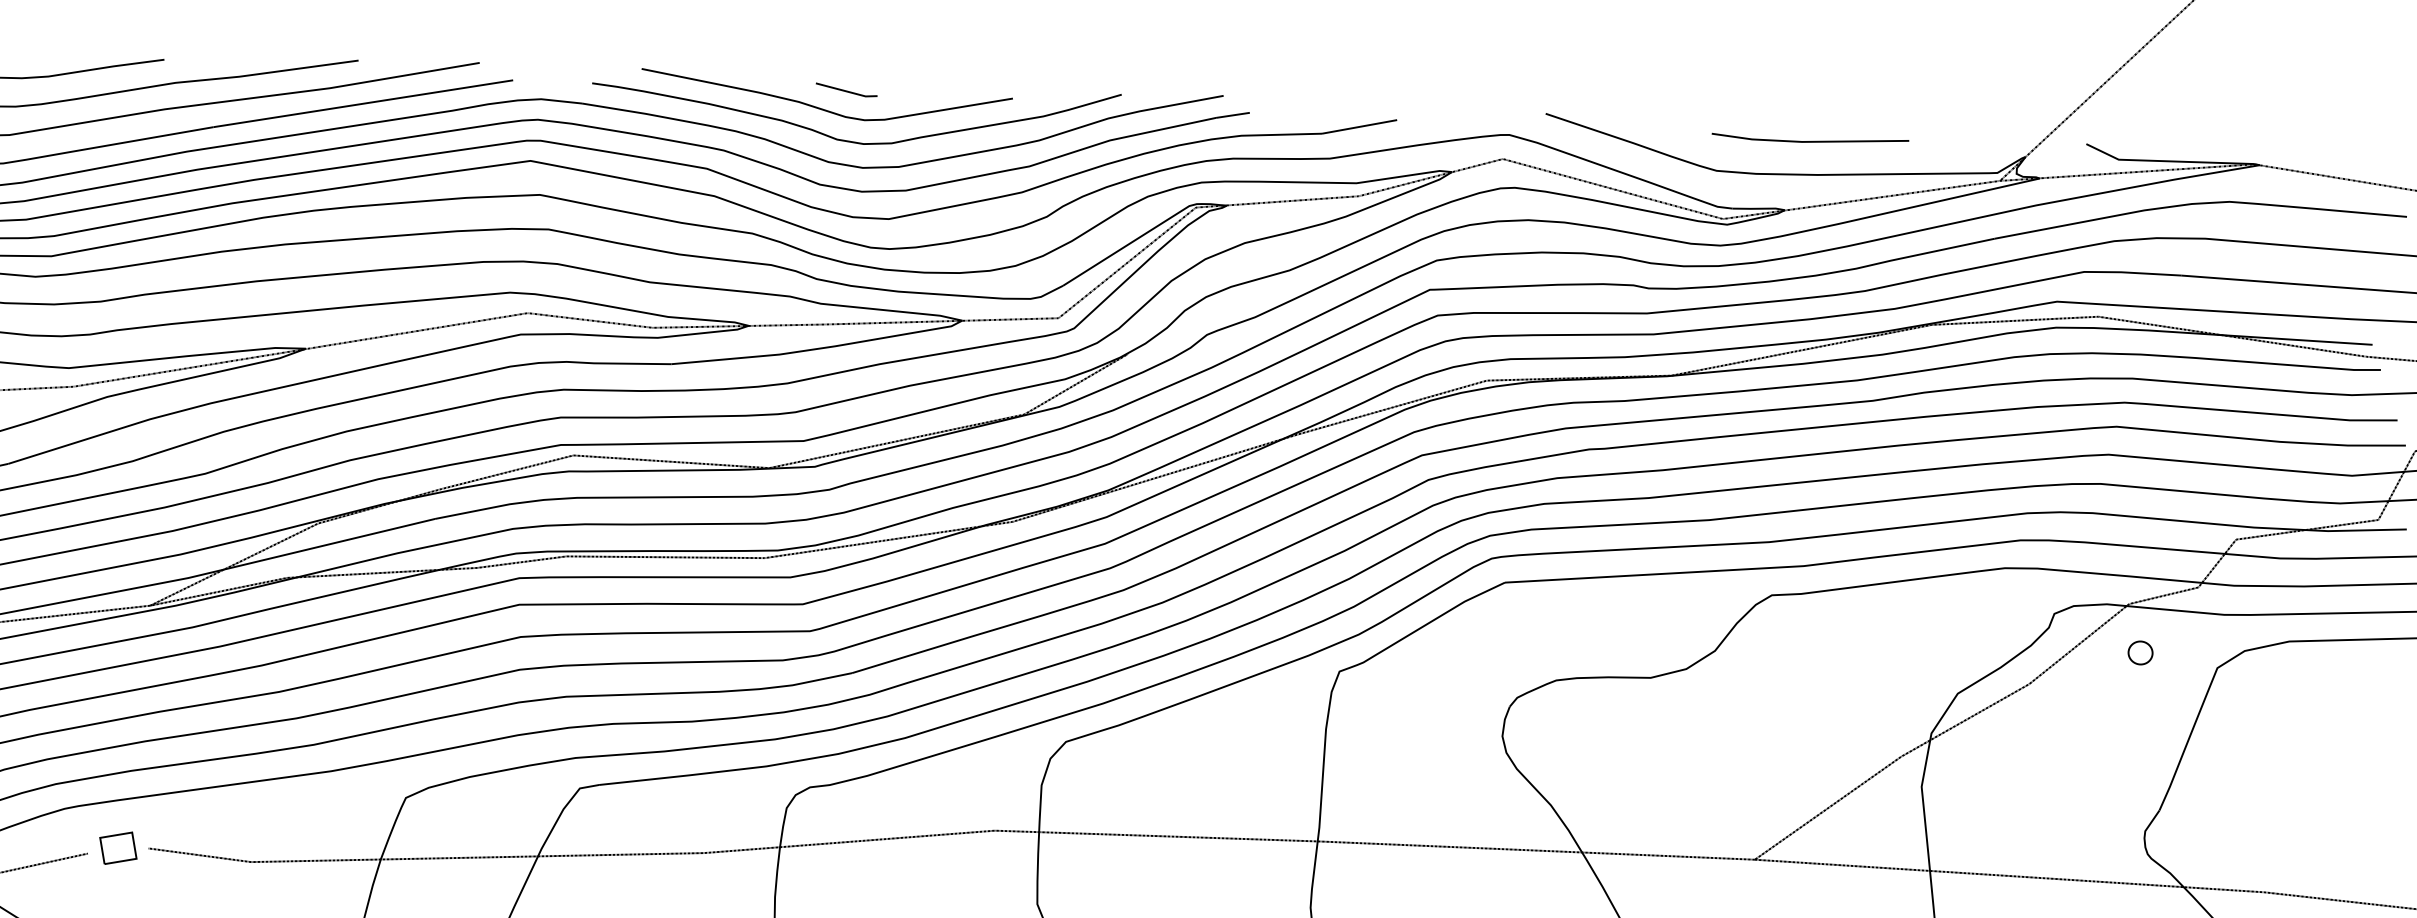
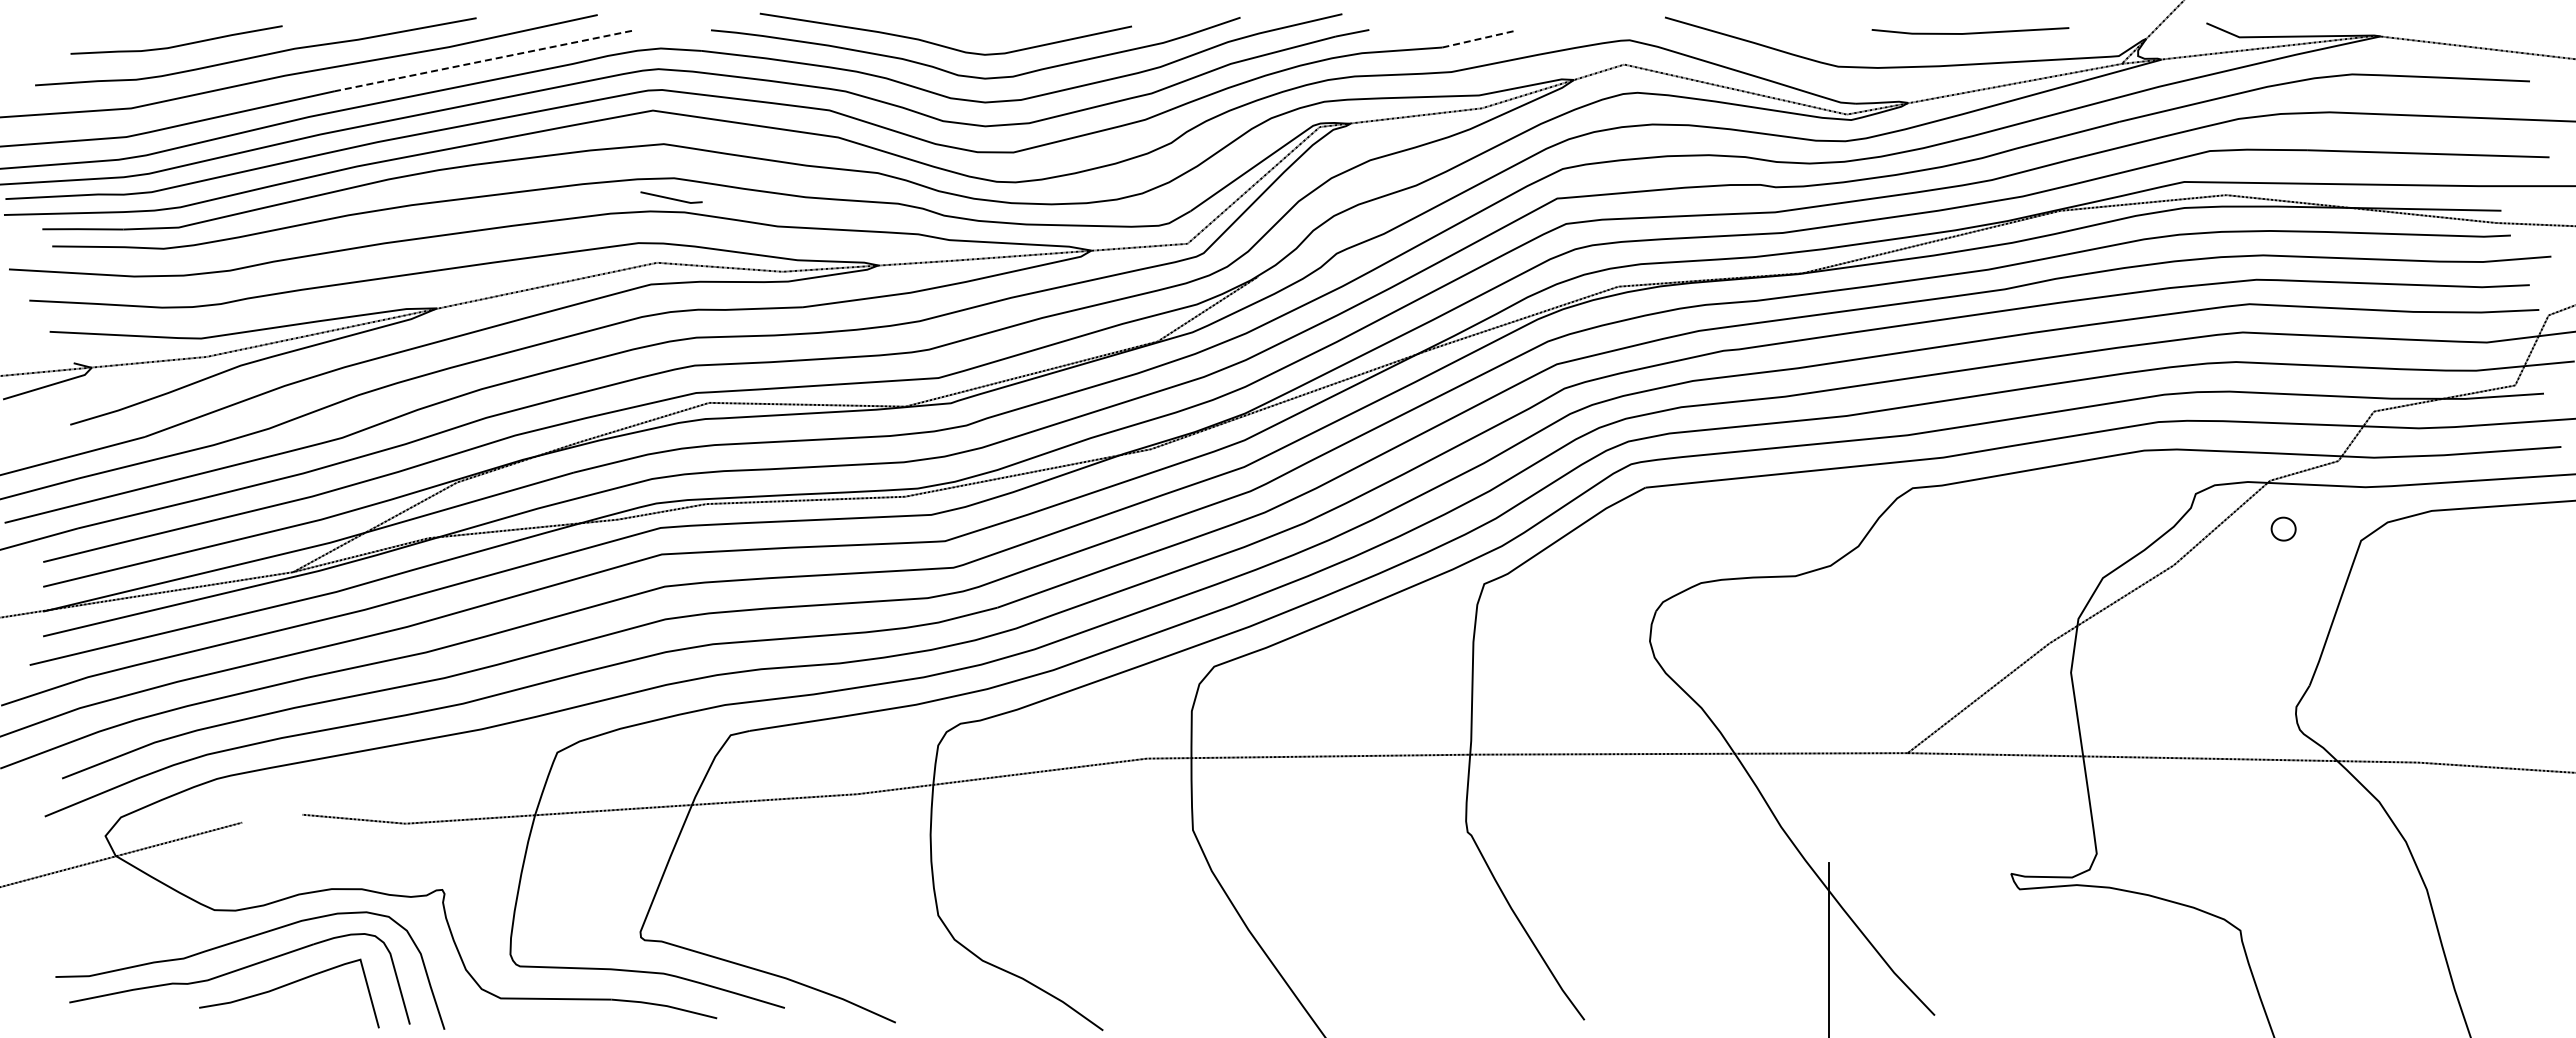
line: (846, 90) -> (671, 197), moved
line: (363, 104) -> (483, 61), solid -> dashed
line: (1360, 126) -> (1480, 38), solid -> dashed
line: (1810, 140) -> (1970, 32), moved
part: (117, 847) -> (271, 815), removed

